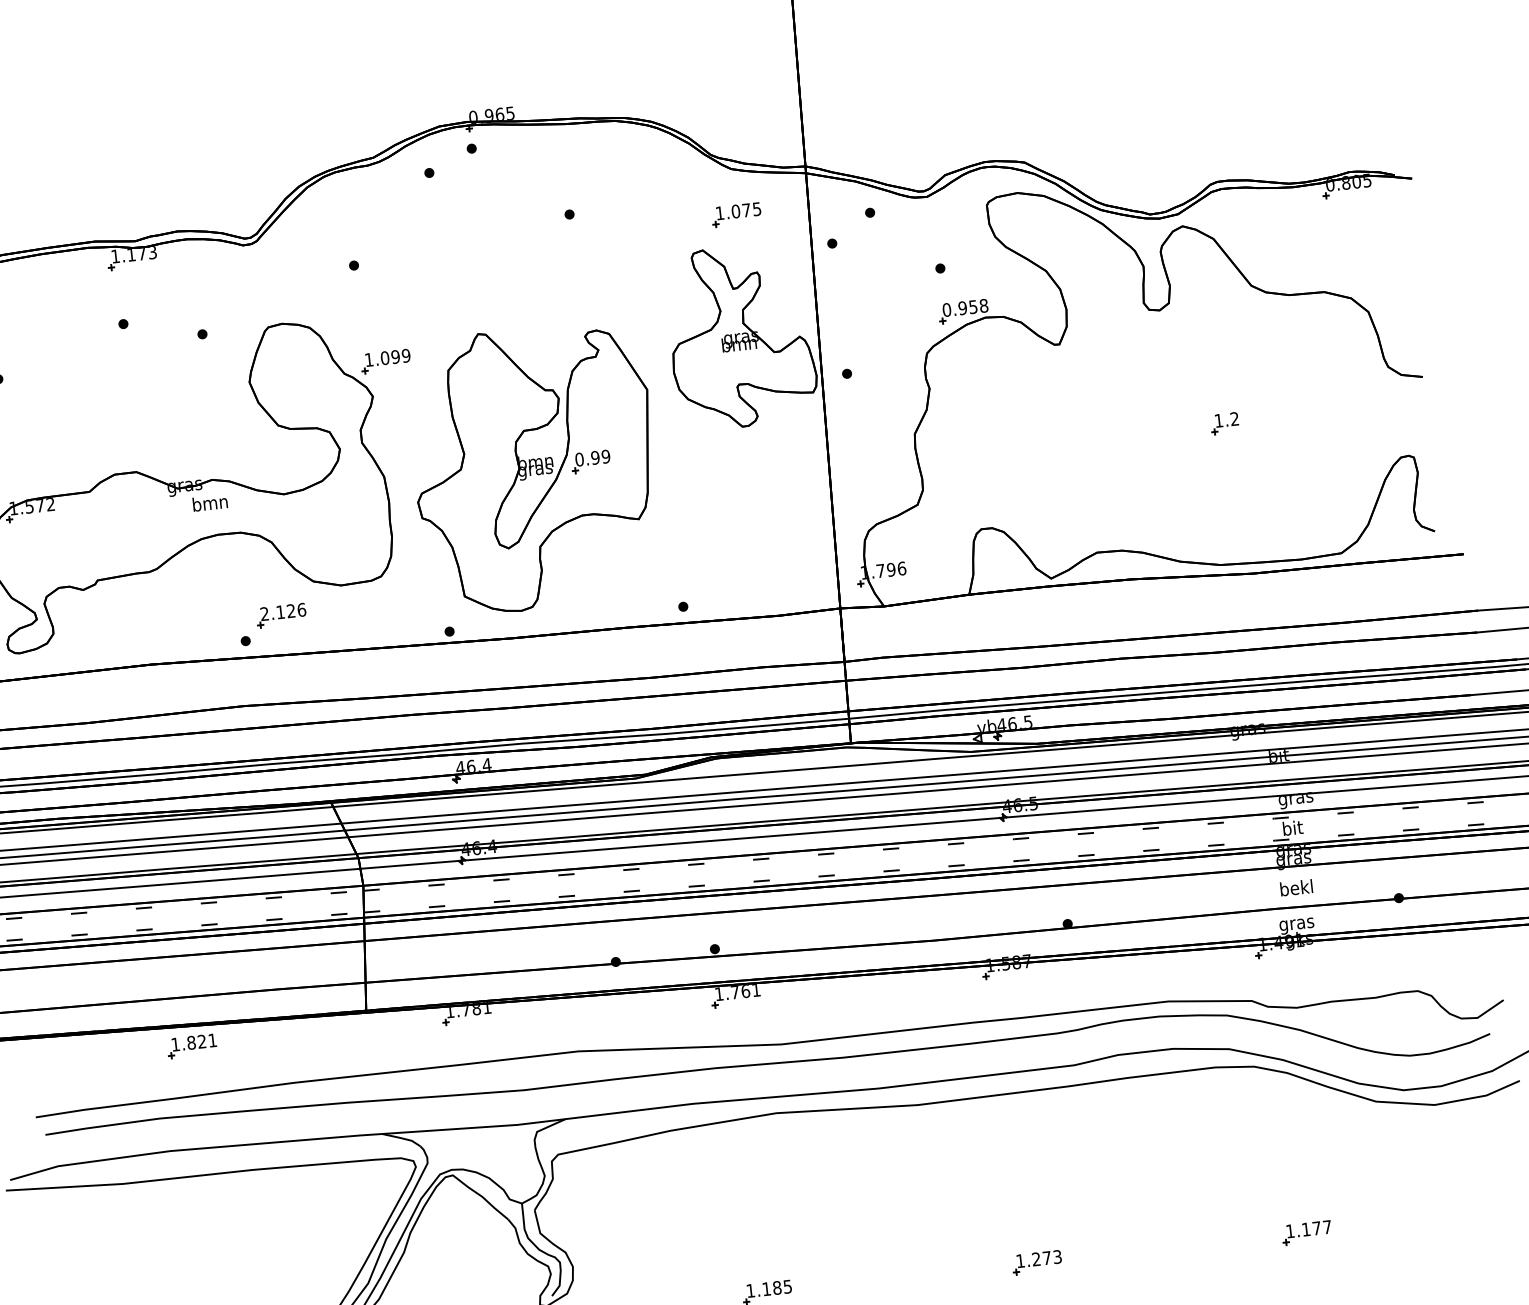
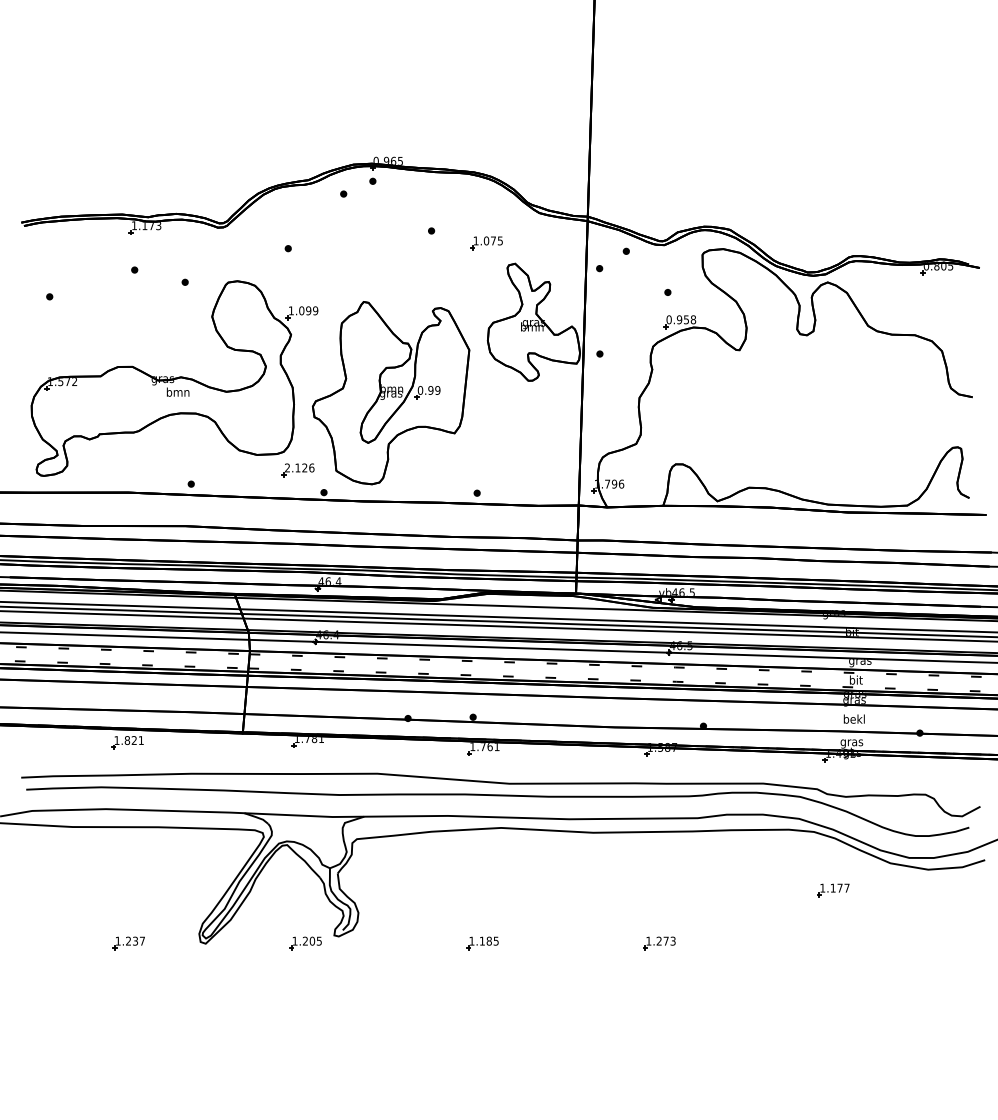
part: (736, 215) -> (486, 243), moved
part: (1224, 424) -> (840, 413), removed
part: (280, 616) -> (297, 470), moved
part: (1307, 1233) -> (833, 890), moved

